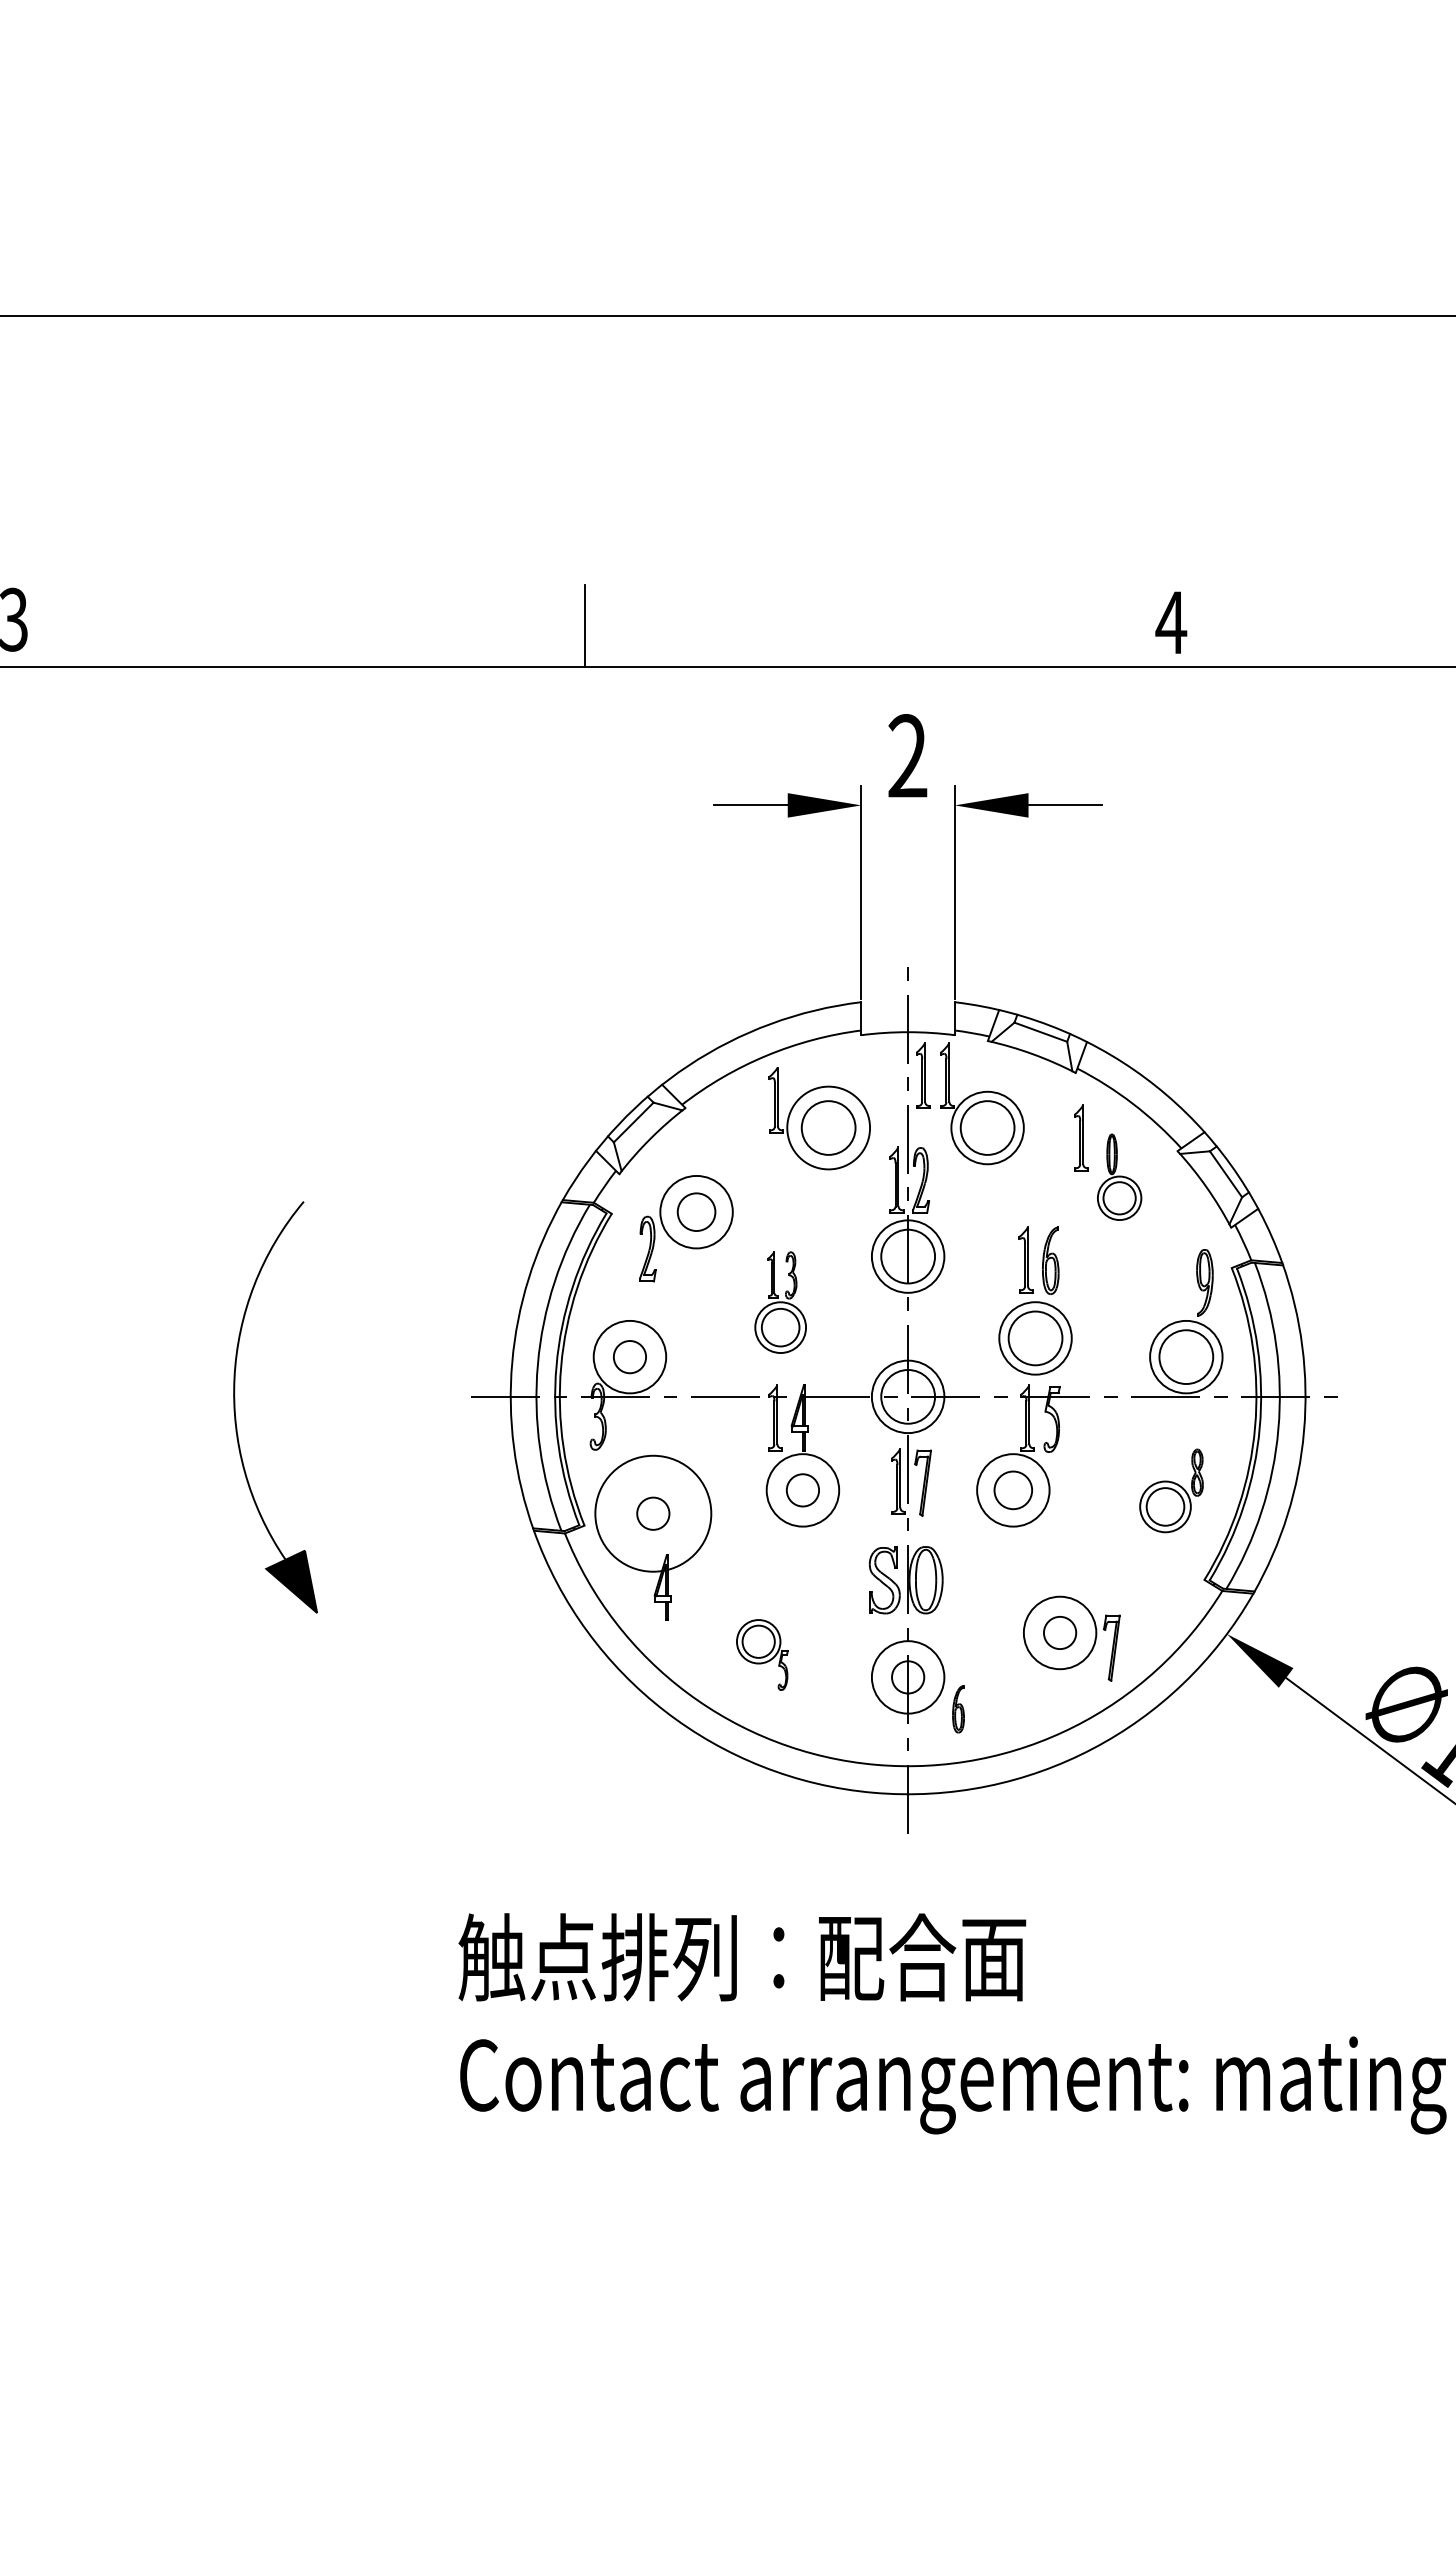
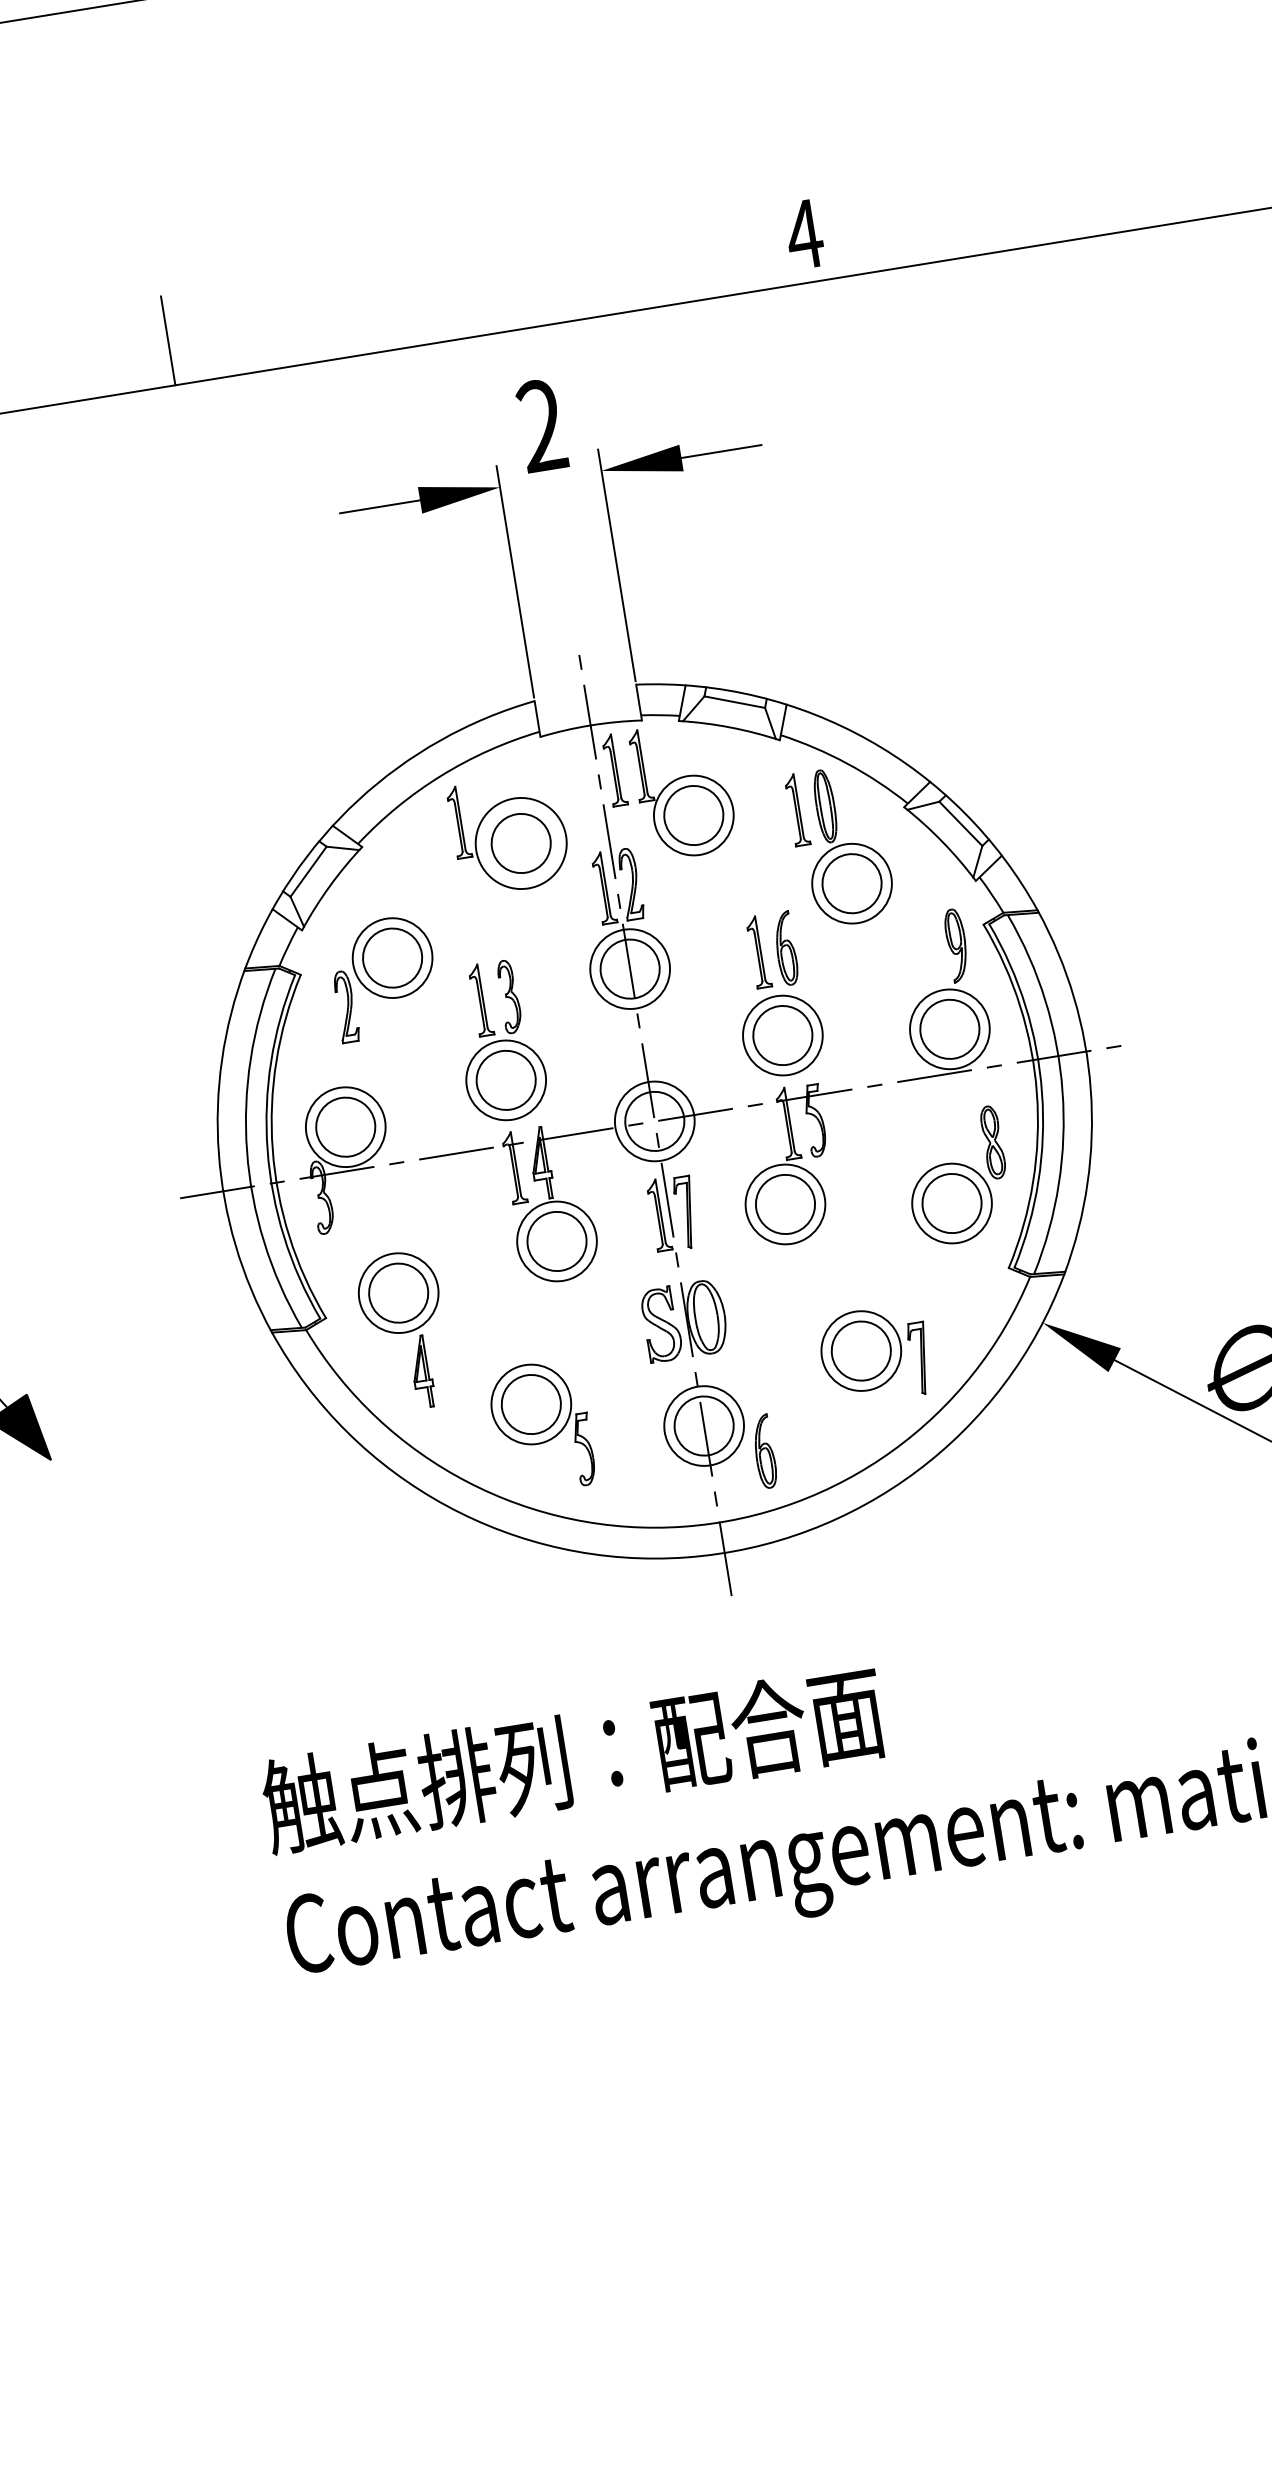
part: (1119, 1177) -> (845, 846), size x1.67
circle: (696, 1212) -> (392, 958), size x1.43
part: (780, 1302) -> (499, 1041), size x1.43
circle: (629, 1357) -> (345, 1127), size x1.67
circle: (802, 1490) -> (556, 1241), size x1.67
circle: (1013, 1490) -> (785, 1204), size x1.43
part: (1171, 1490) -> (957, 1176), size x1.43
circle: (653, 1513) -> (398, 1292), size x0.62
circle: (653, 1513) -> (398, 1292), size x1.67
circle: (1059, 1632) -> (860, 1350), size x1.67
part: (762, 1654) -> (541, 1426), size x1.67
circle: (908, 1677) -> (704, 1426), size x1.67
part: (958, 1709) -> (764, 1452), size x1.43

